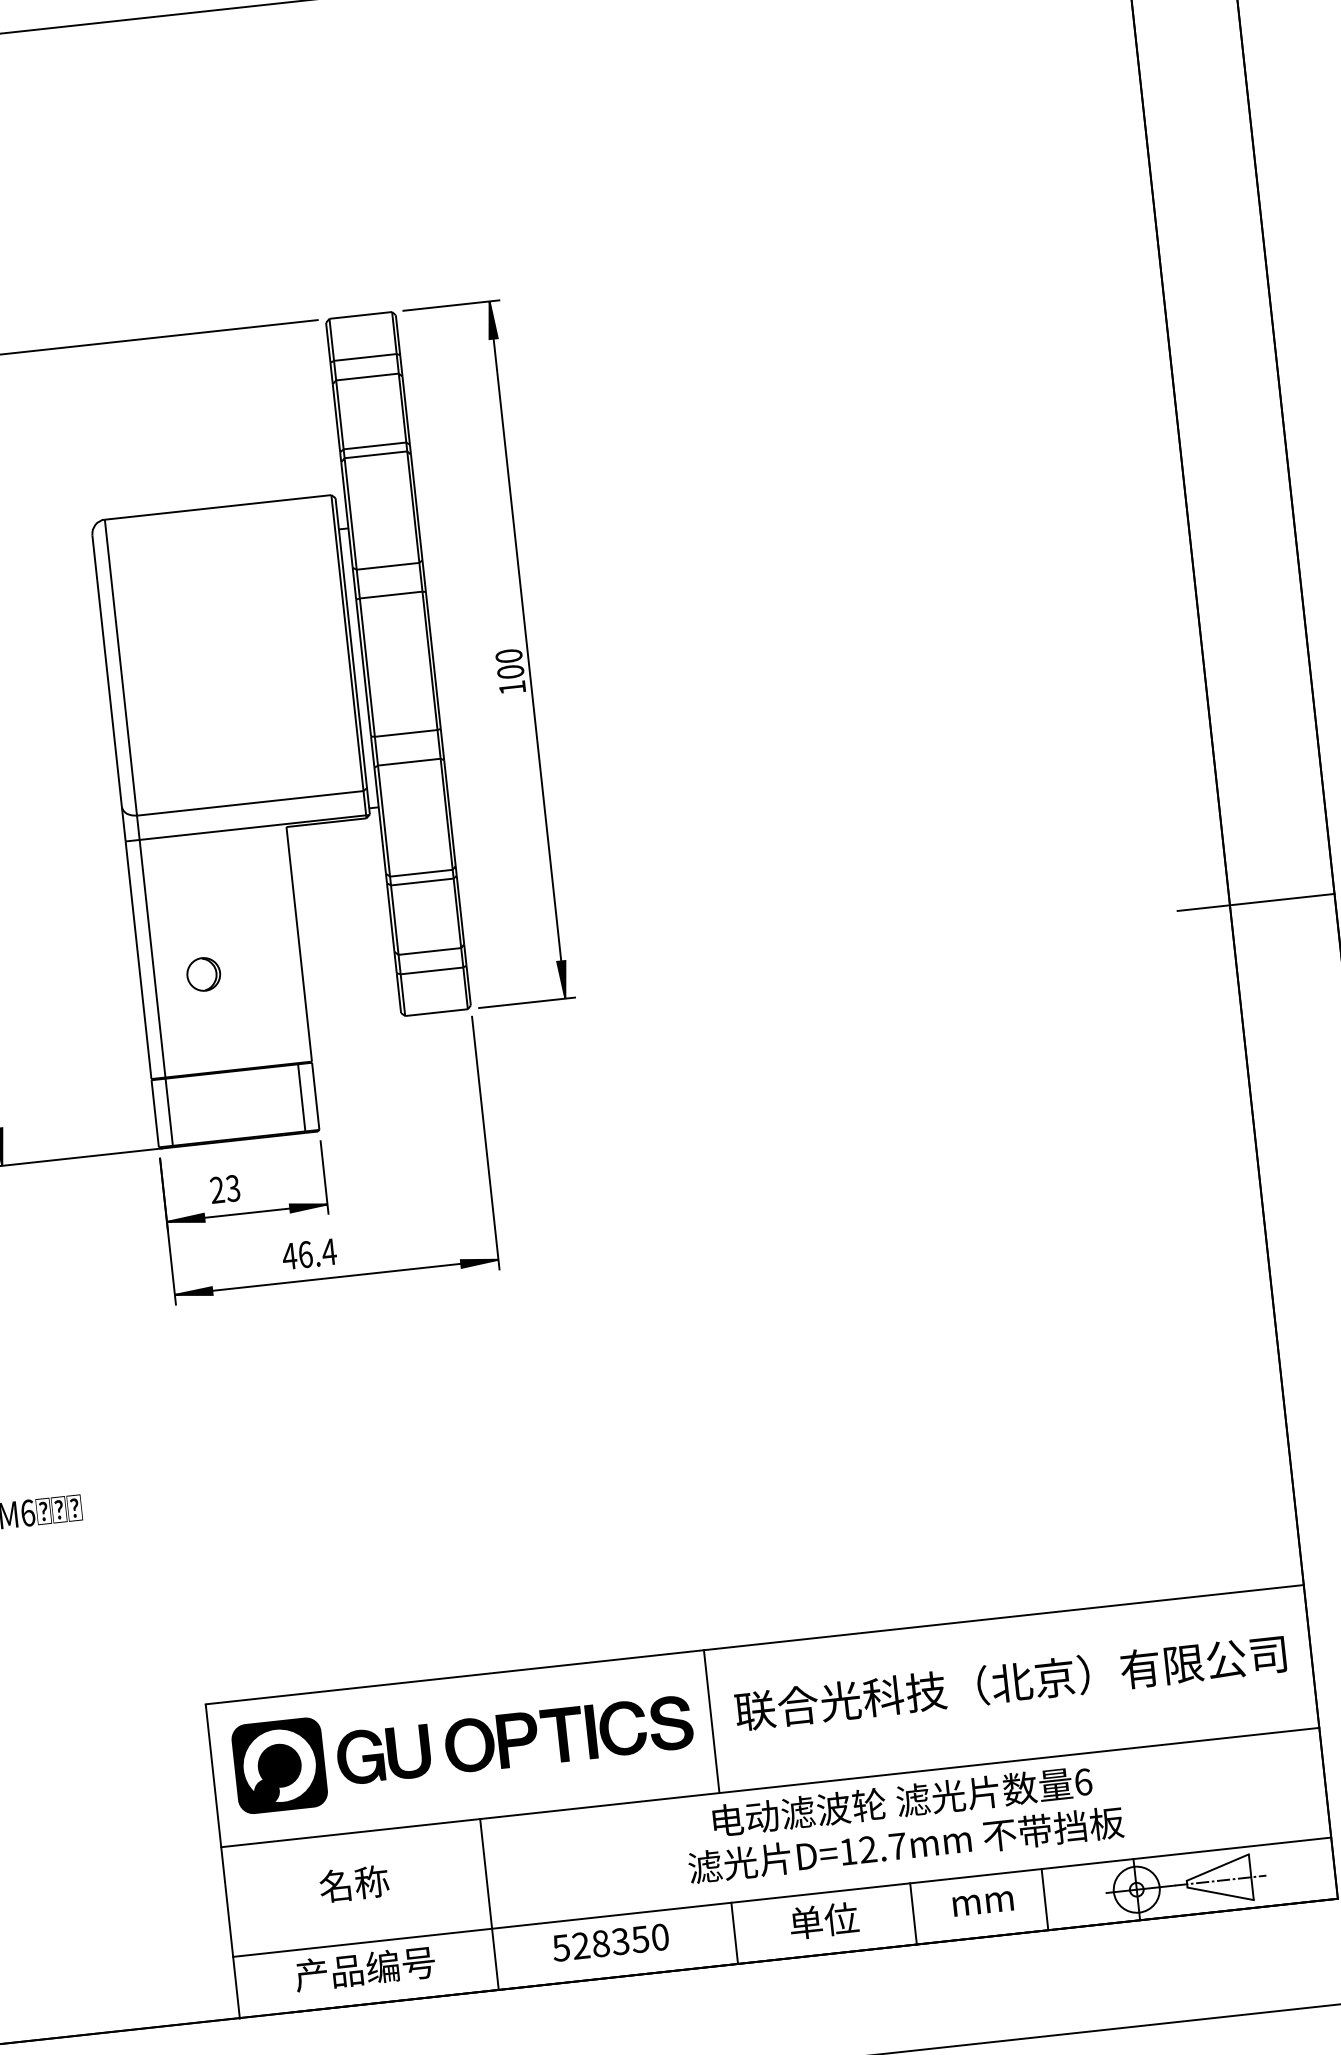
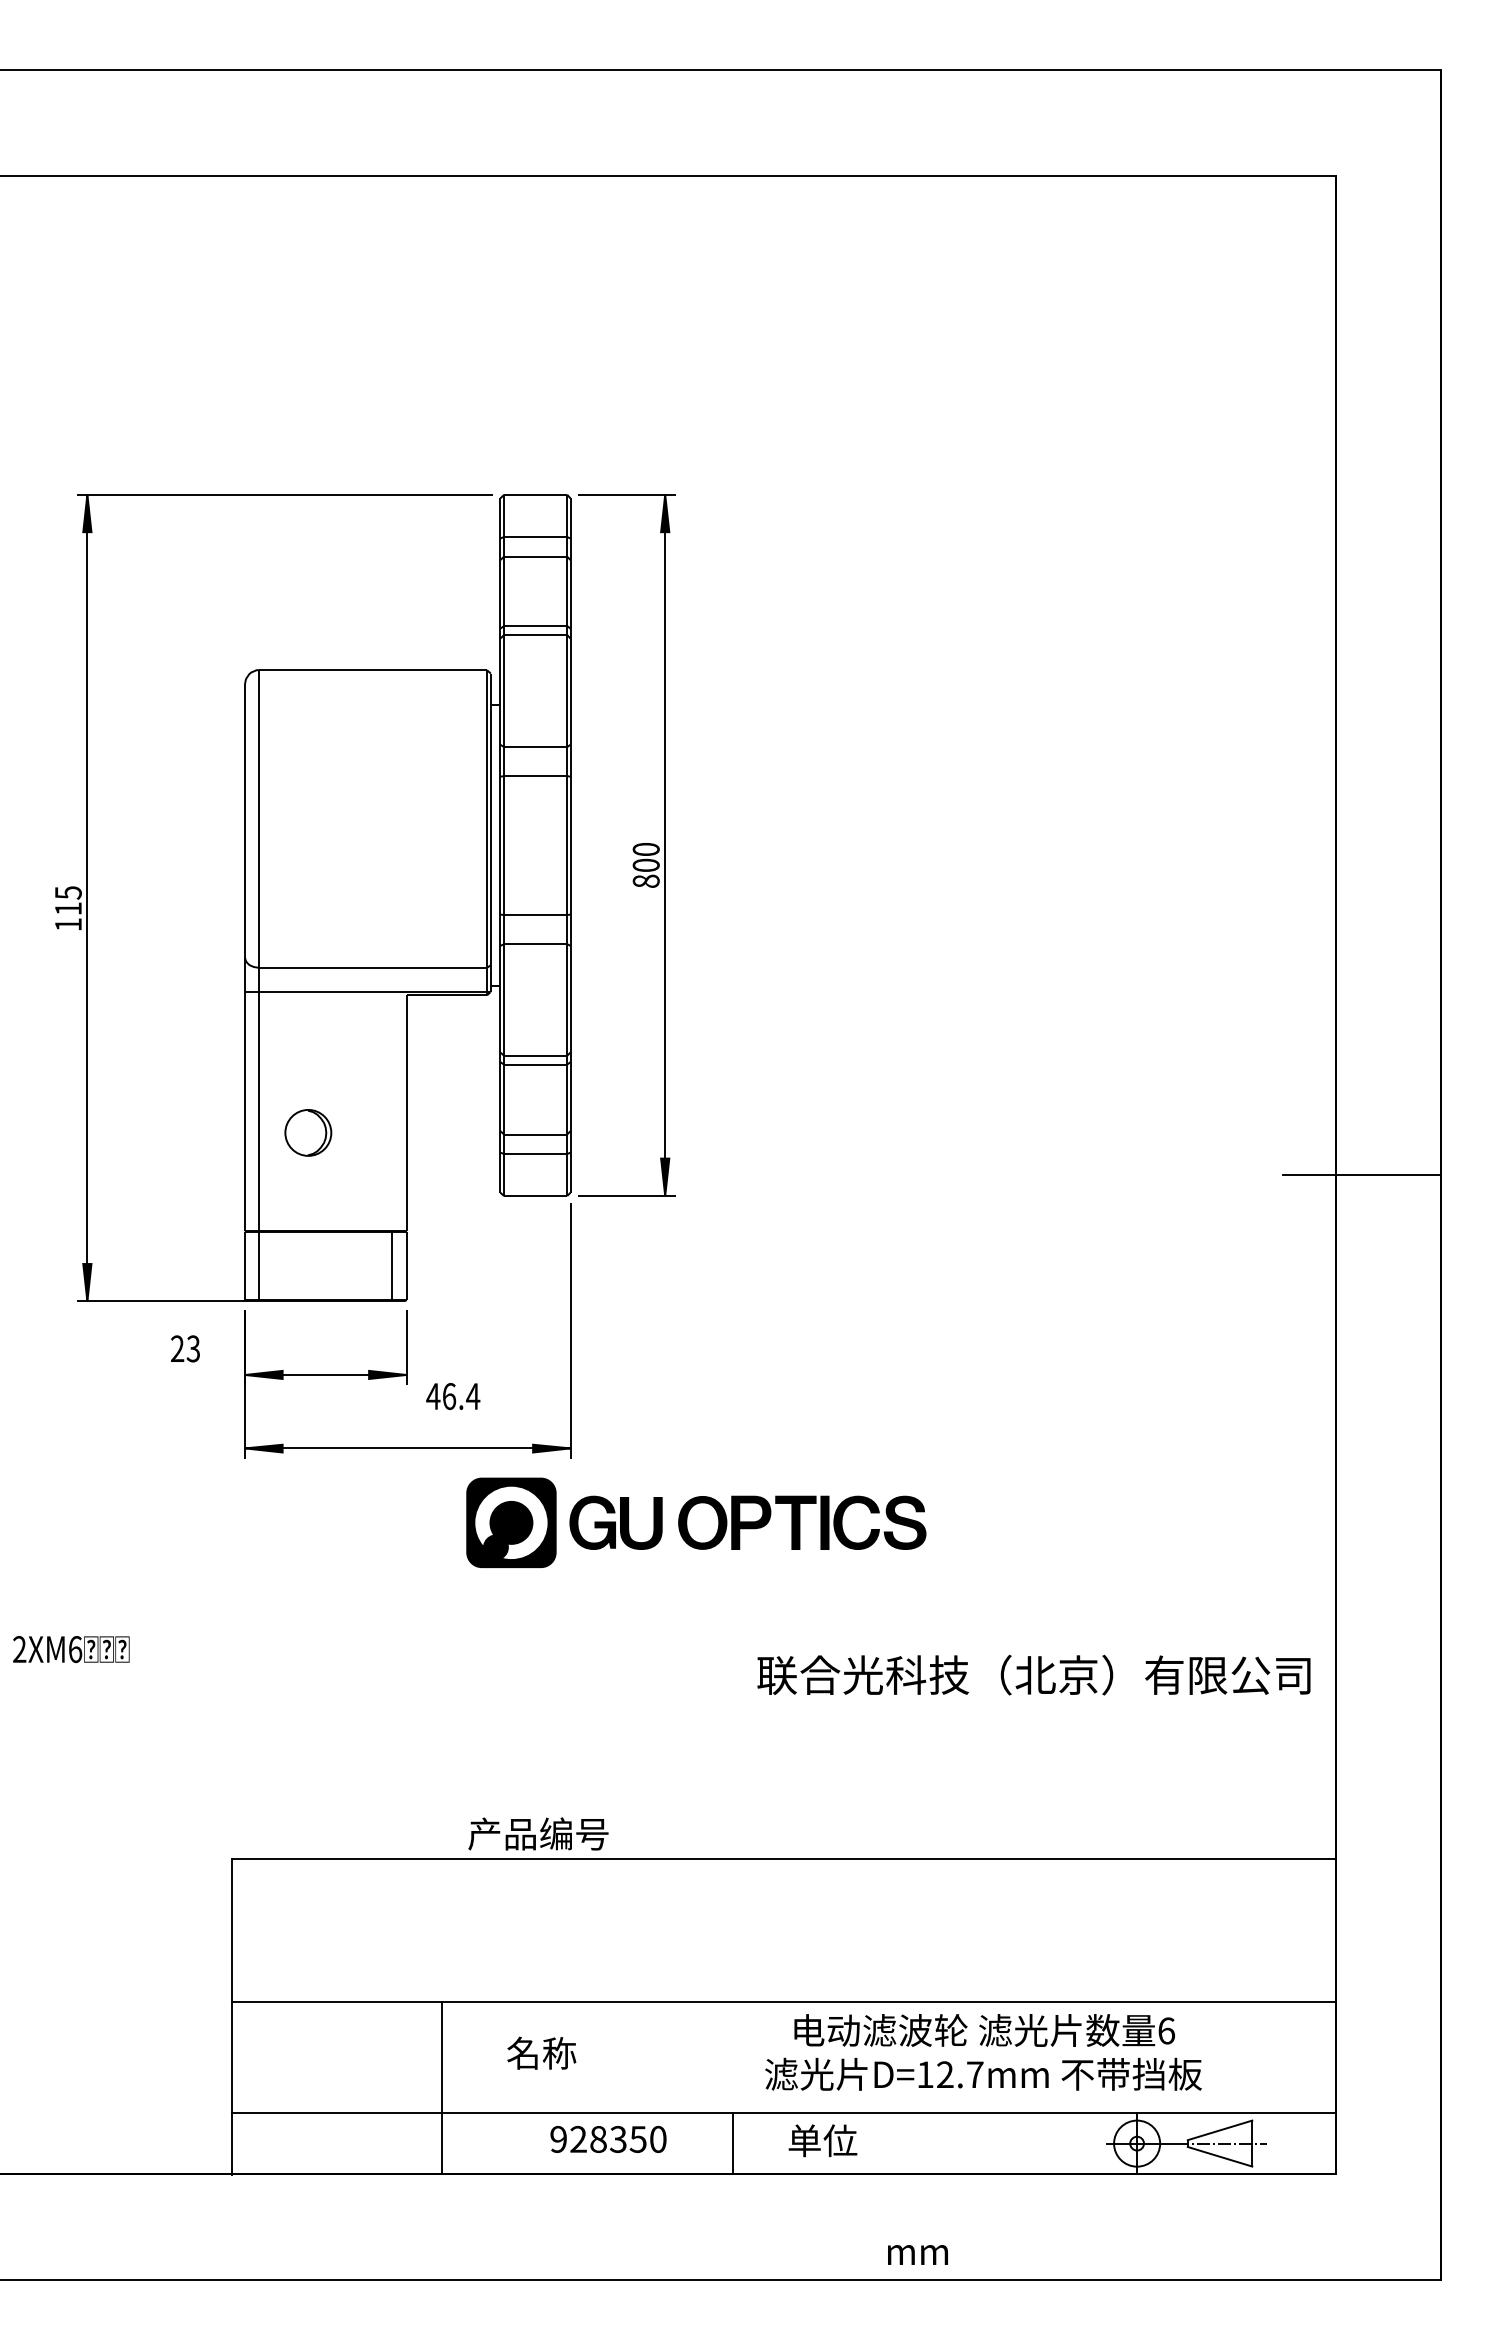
text: (511, 687) -> (645, 880), 100 -> 800
part: (203, 973) -> (308, 1132), size x1.4
text: (225, 1188) -> (185, 1348), moved
text: (309, 1254) -> (453, 1396), moved
text: (1010, 1682) -> (1033, 1674), moved
line: (711, 1720) -> (732, 1929), removed
part: (463, 1745) -> (696, 1522), moved
text: (903, 1823) -> (983, 2052), moved
text: (353, 1883) -> (541, 2052), moved
line: (1044, 1899) -> (1044, 2143), removed
text: (982, 1903) -> (917, 2254), moved
line: (489, 1904) -> (441, 2088), moved
line: (913, 1913) -> (912, 2143), removed
text: (561, 1947) -> (558, 2138), 528350 -> 928350
text: (365, 1968) -> (538, 1833), moved

